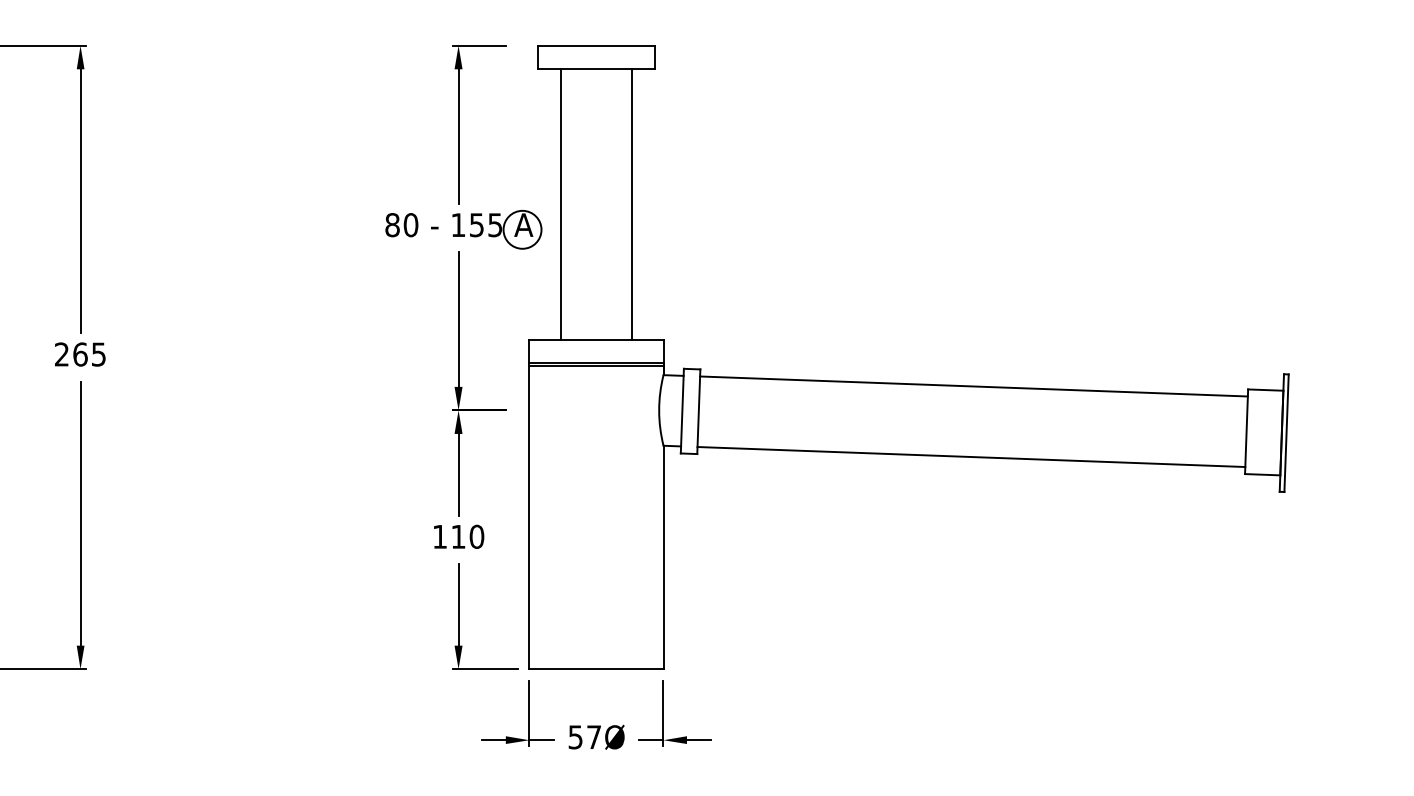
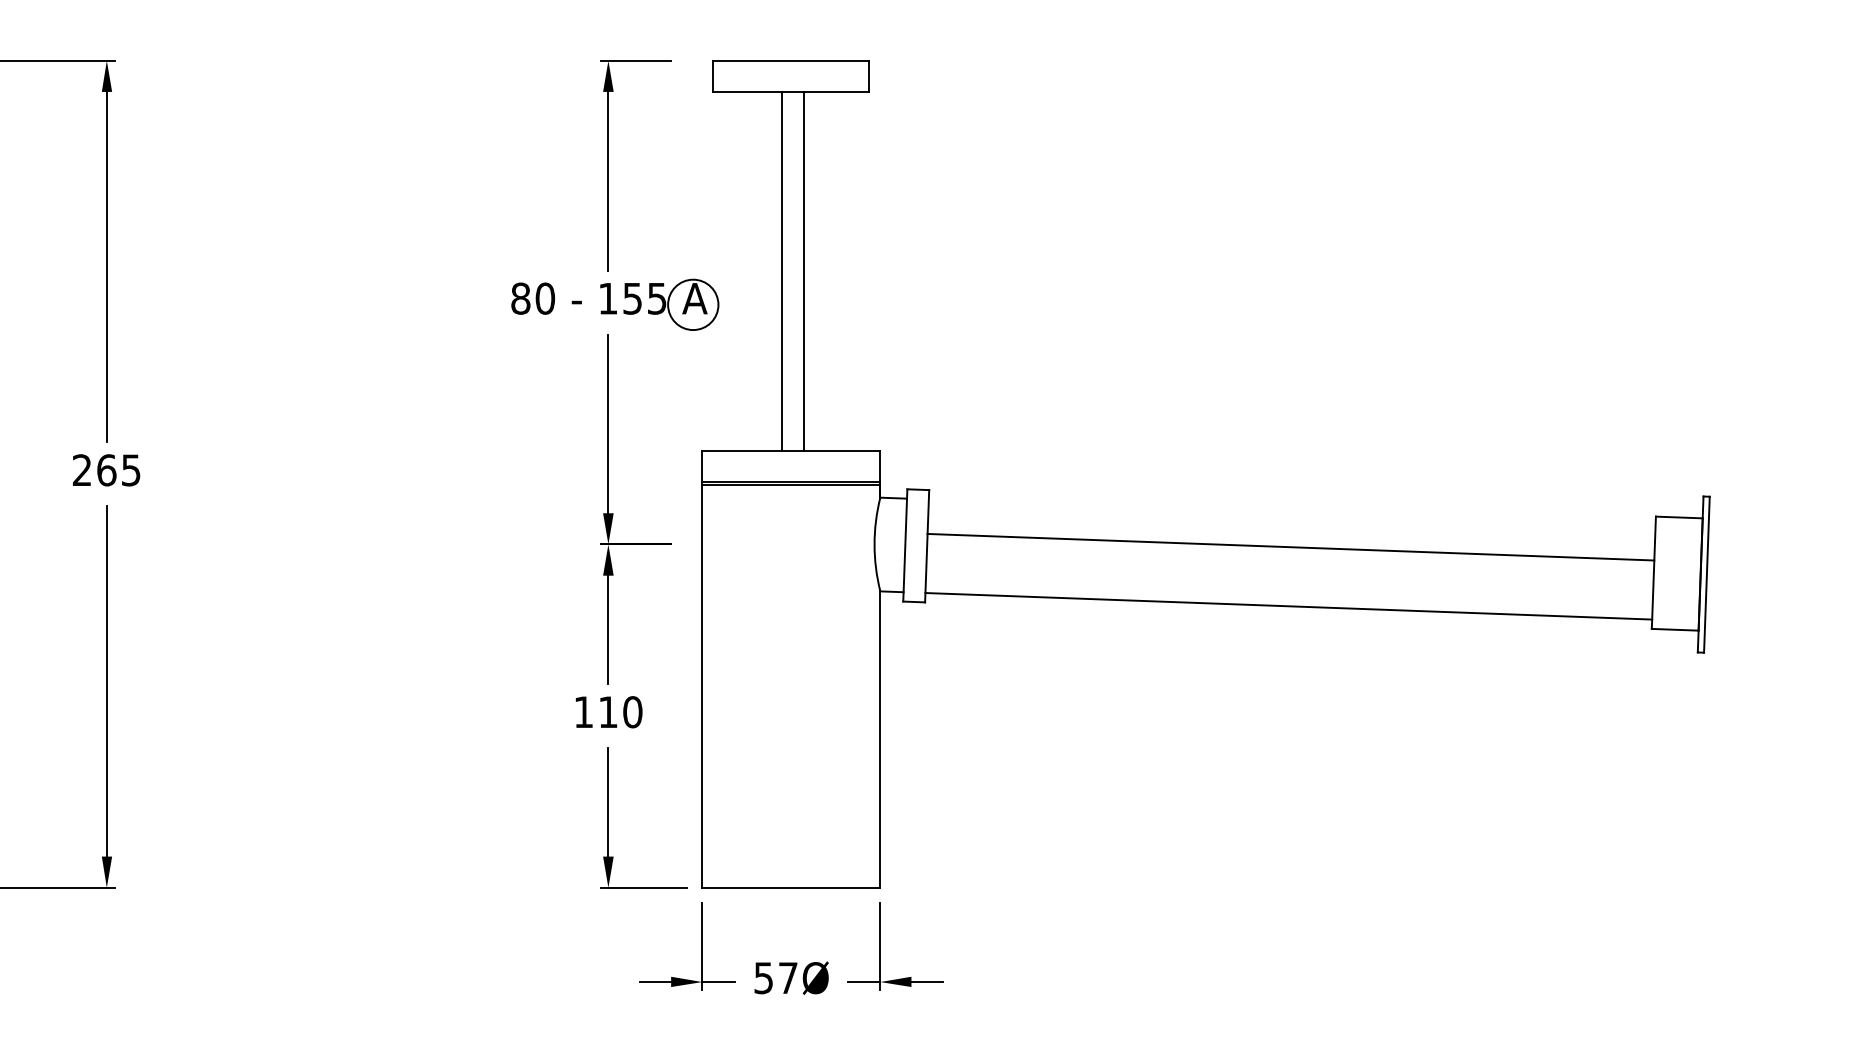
line: (561, 204) -> (782, 271), moved
line: (631, 204) -> (803, 271), moved
line: (973, 386) -> (1290, 547), moved

